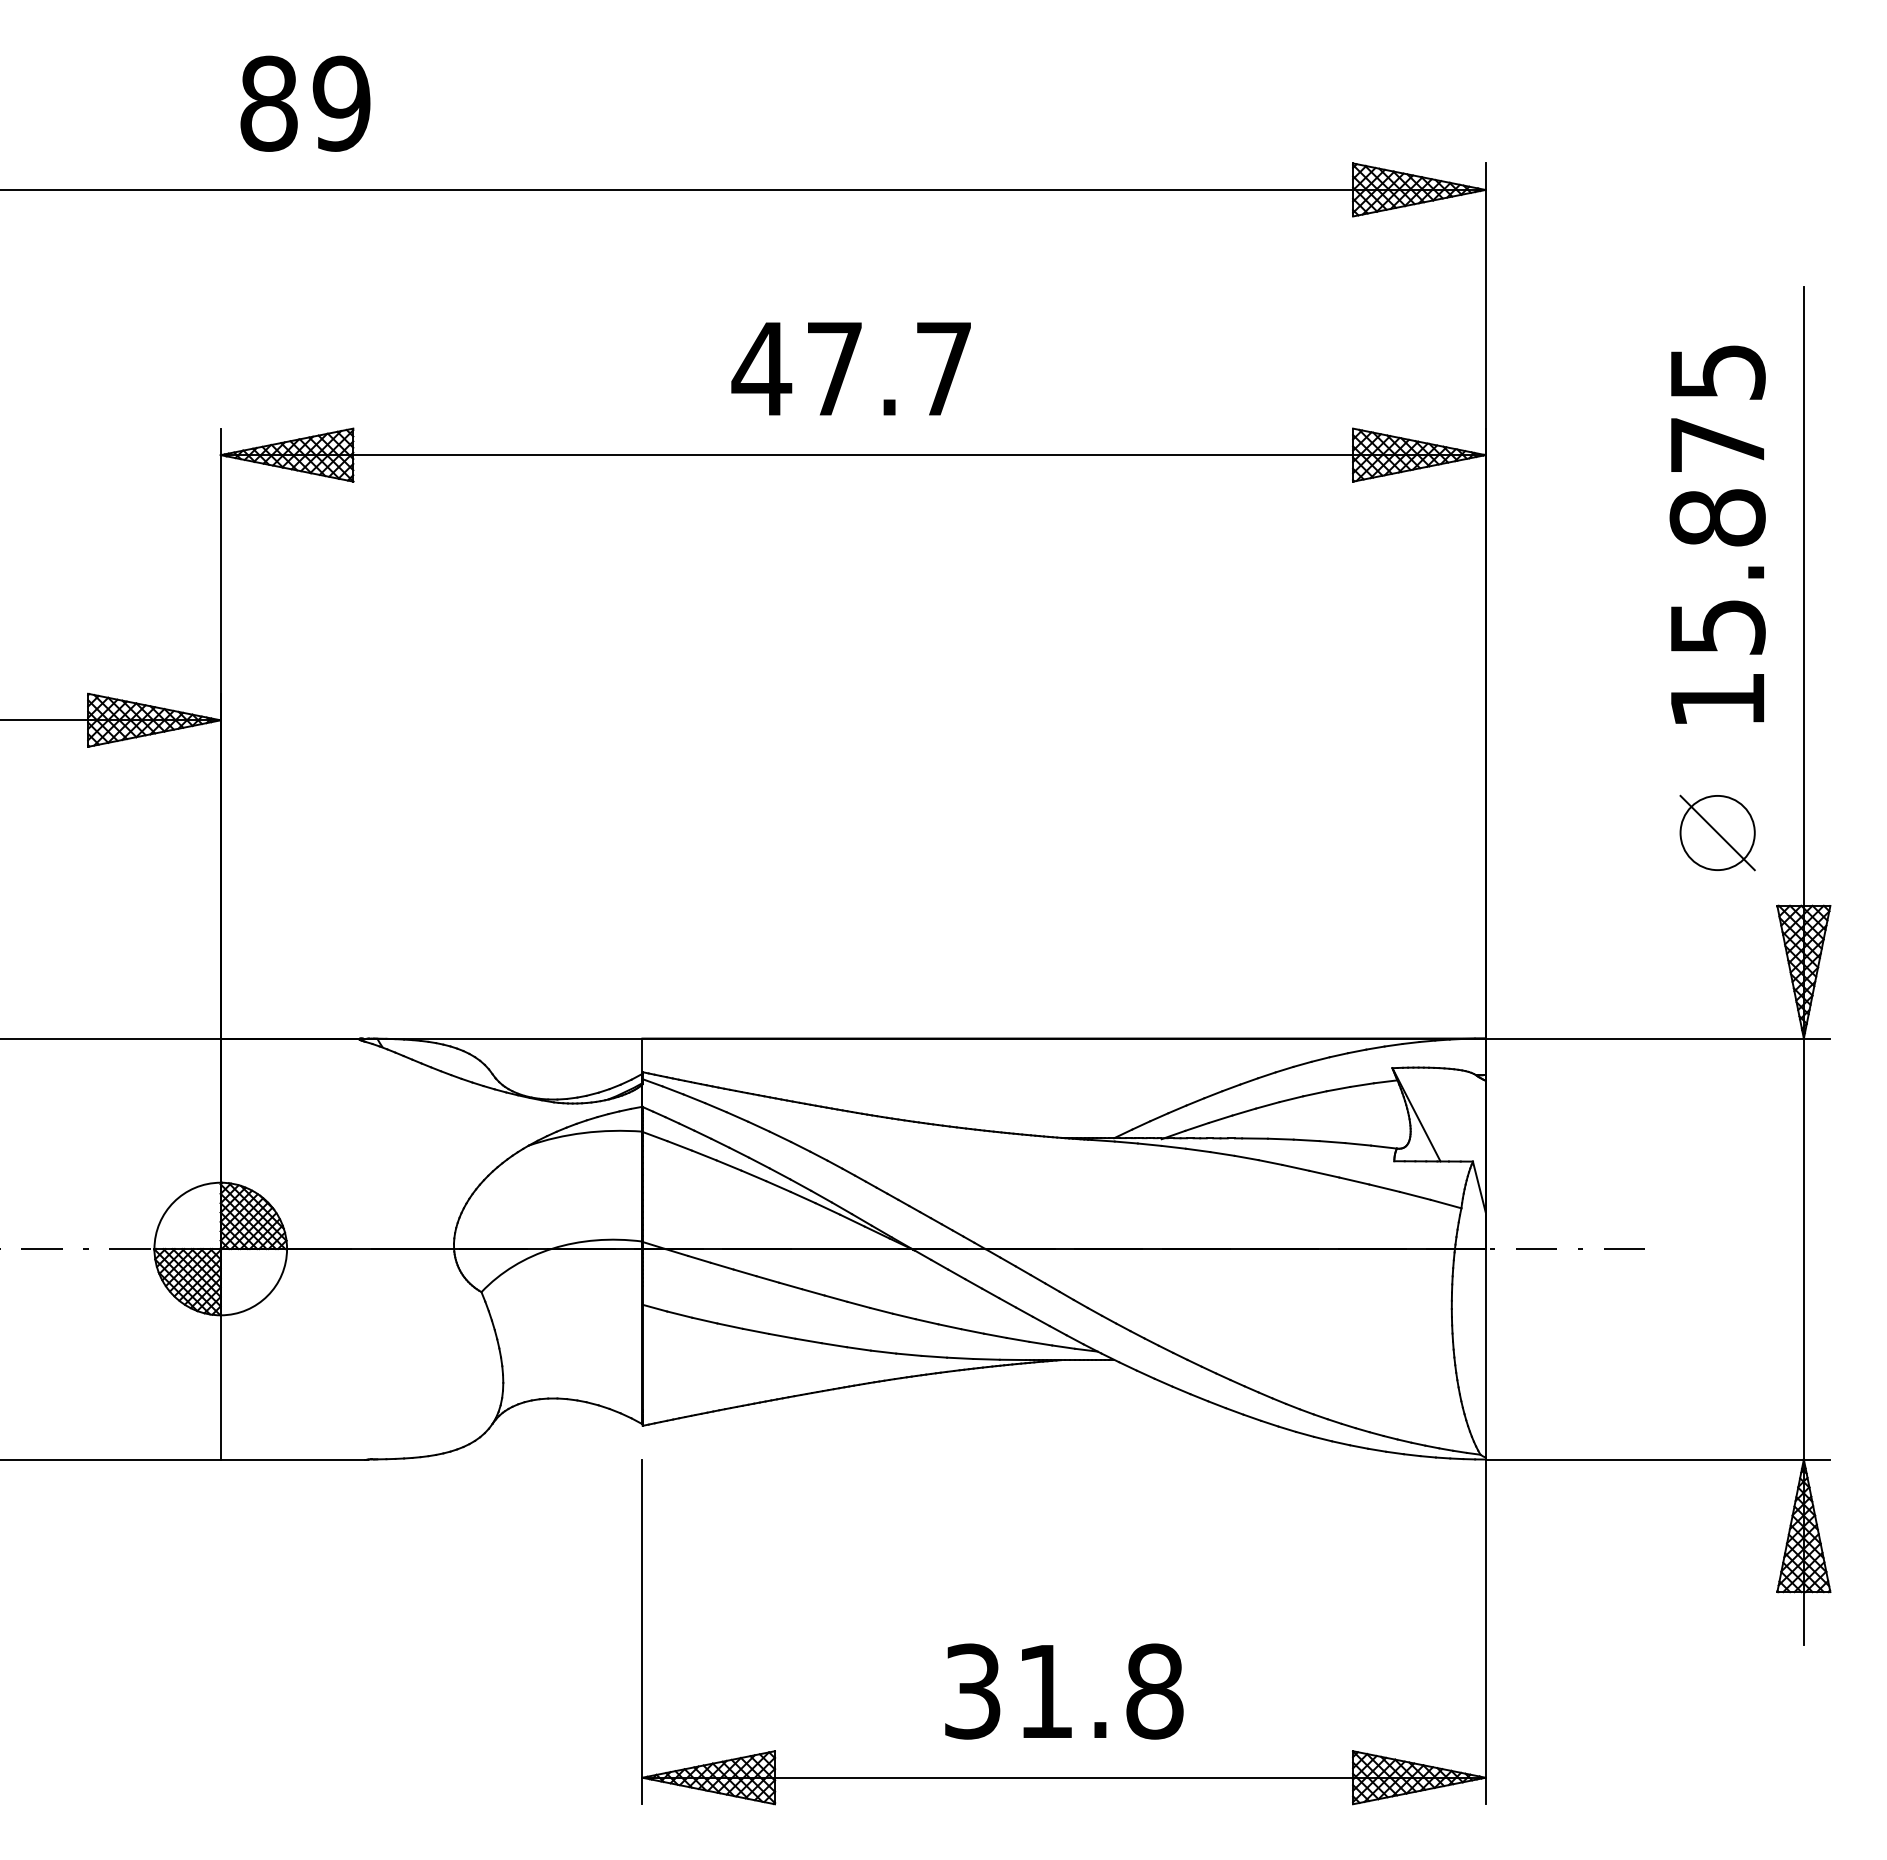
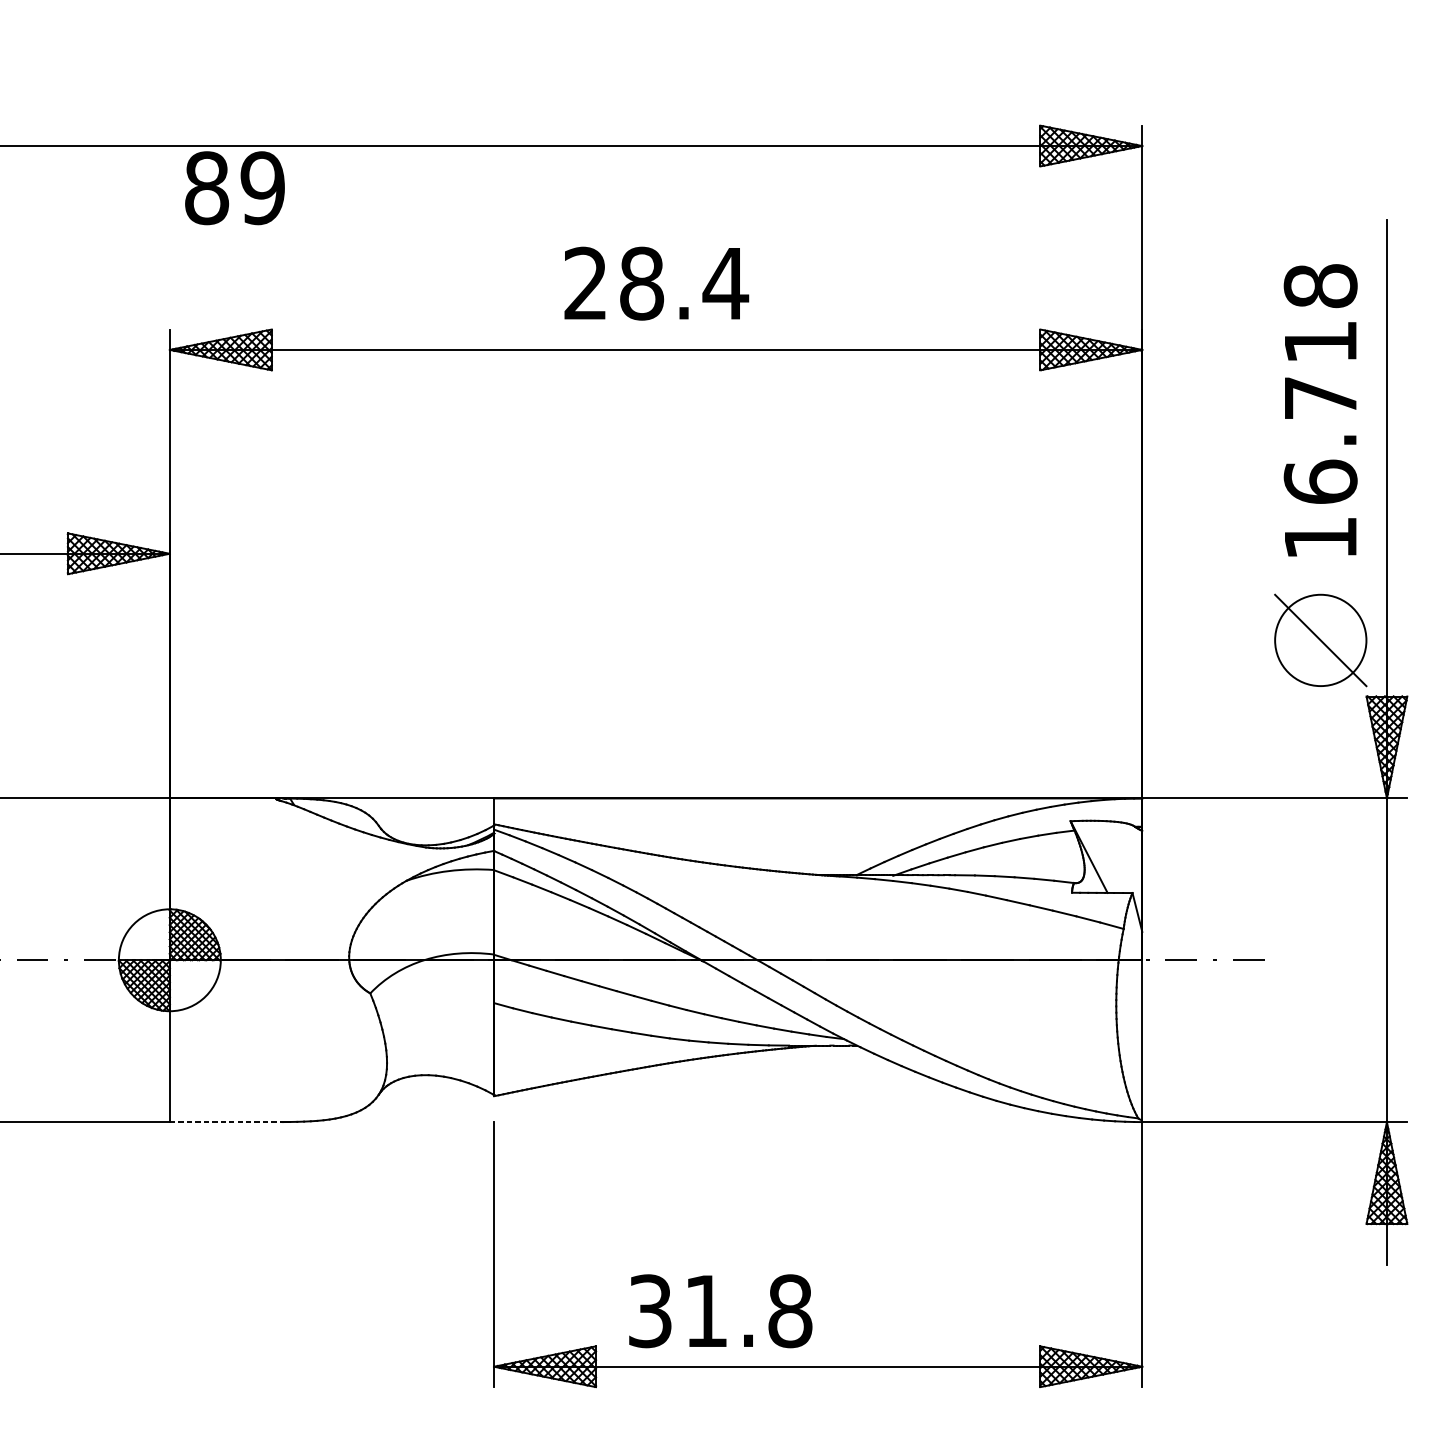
text: (305, 103) -> (235, 187), moved
text: (852, 368) -> (655, 283), 47.7 -> 28.4
text: (1717, 499) -> (1320, 384), 15.875 -> 16.718
part: (1717, 832) -> (1320, 640), size x1.6
line: (293, 1459) -> (225, 1122), solid -> dashed
text: (1064, 1691) -> (720, 1311), moved

